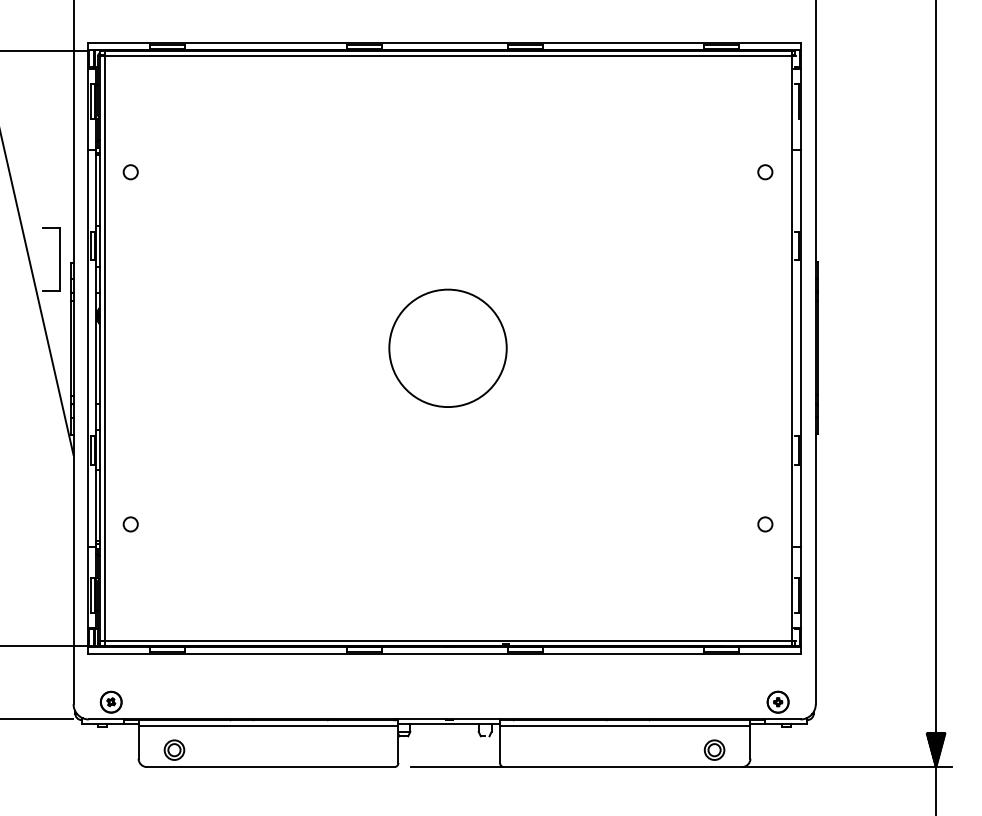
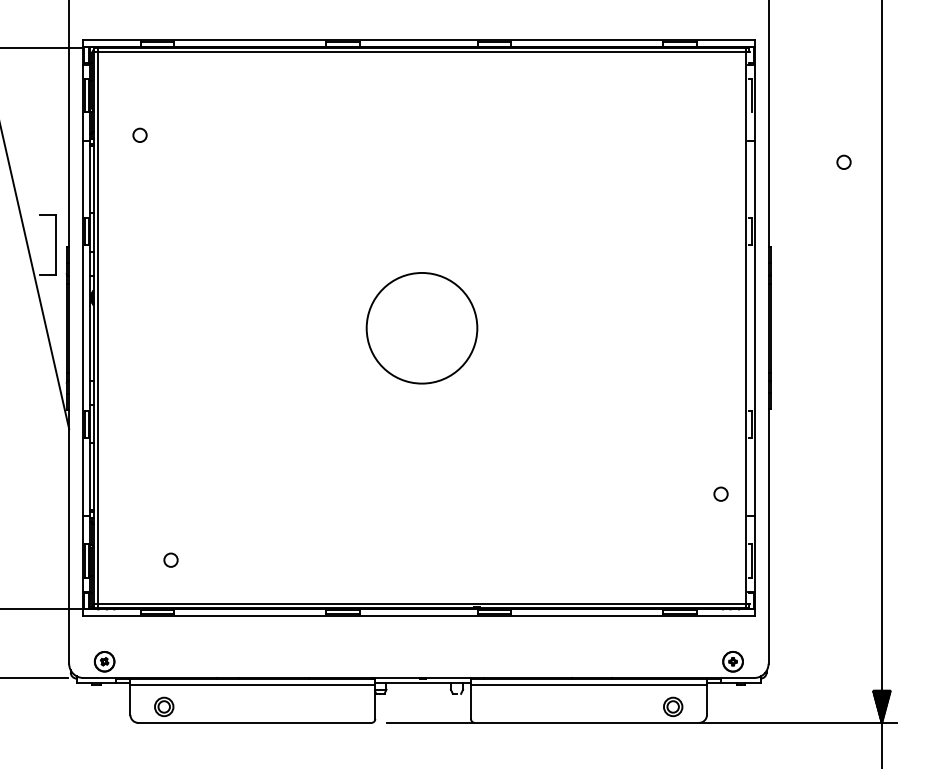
circle: (130, 171) -> (139, 134), moved
circle: (764, 171) -> (843, 161), moved
circle: (130, 523) -> (170, 559), moved

